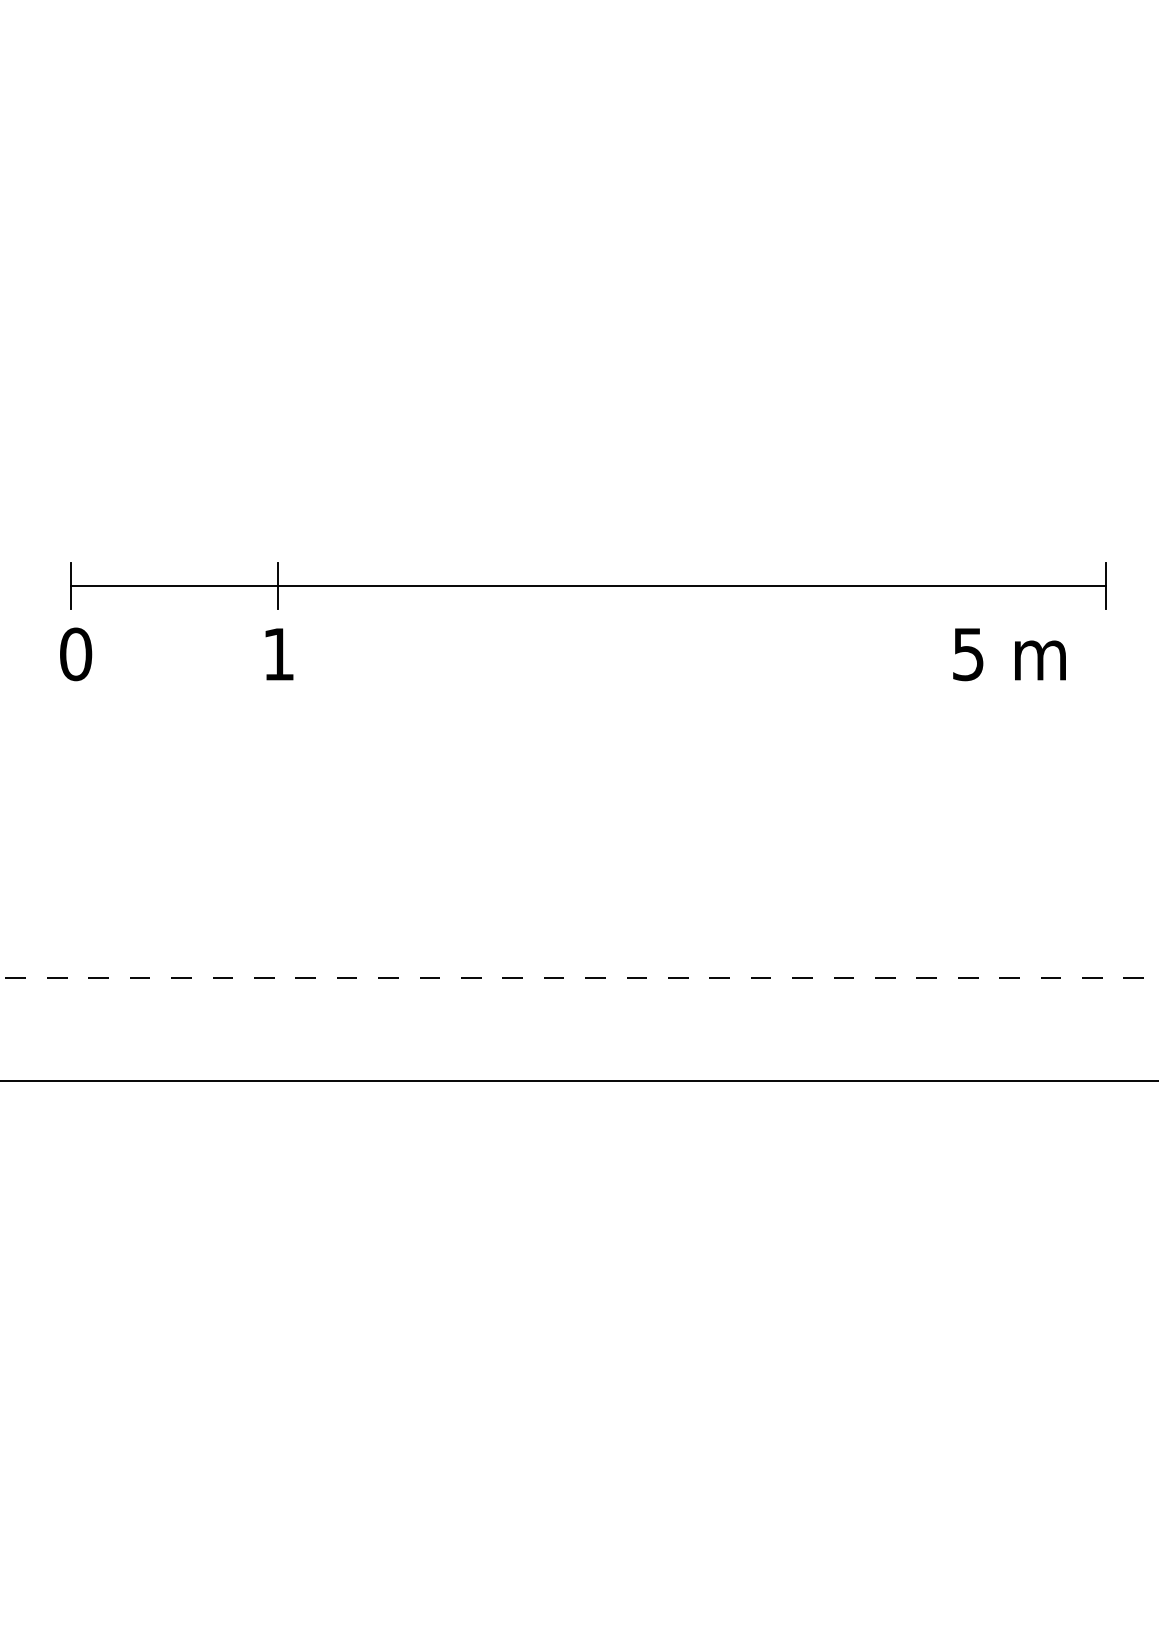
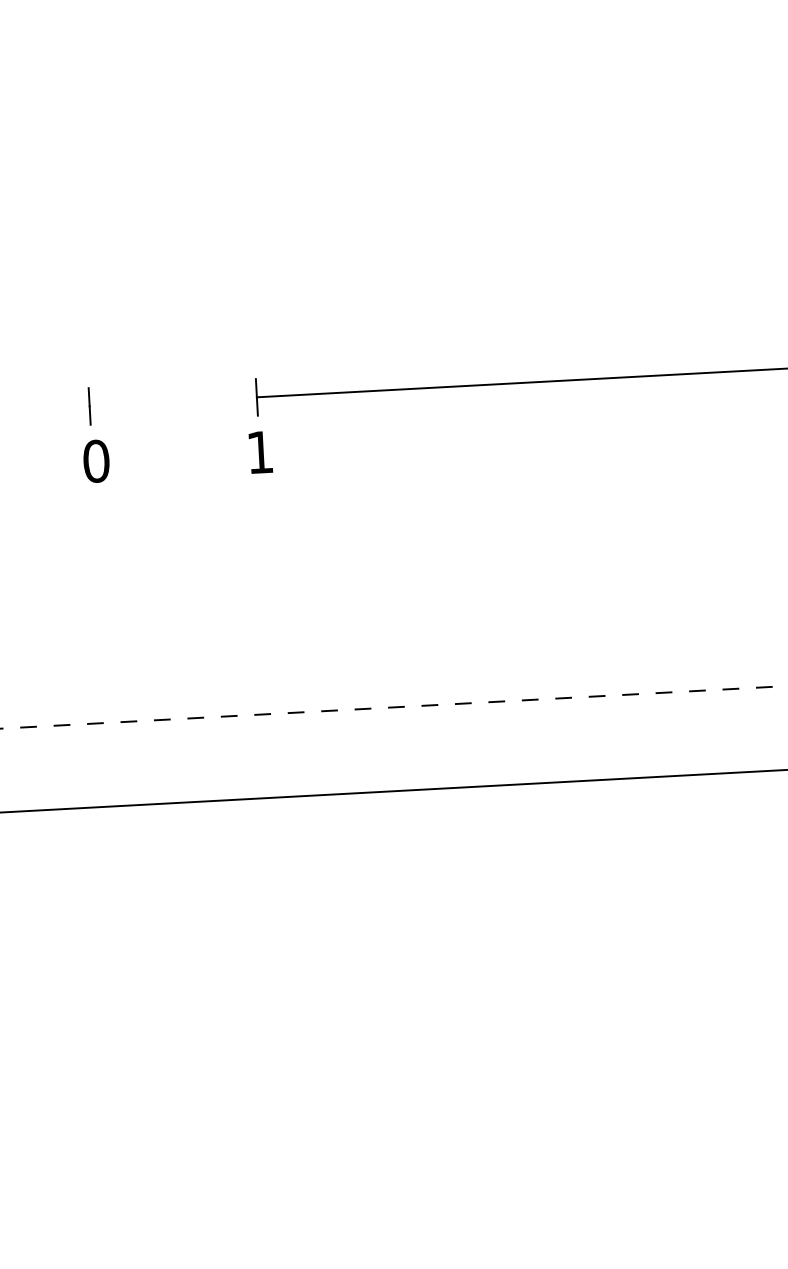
line: (174, 586) -> (173, 402), removed

